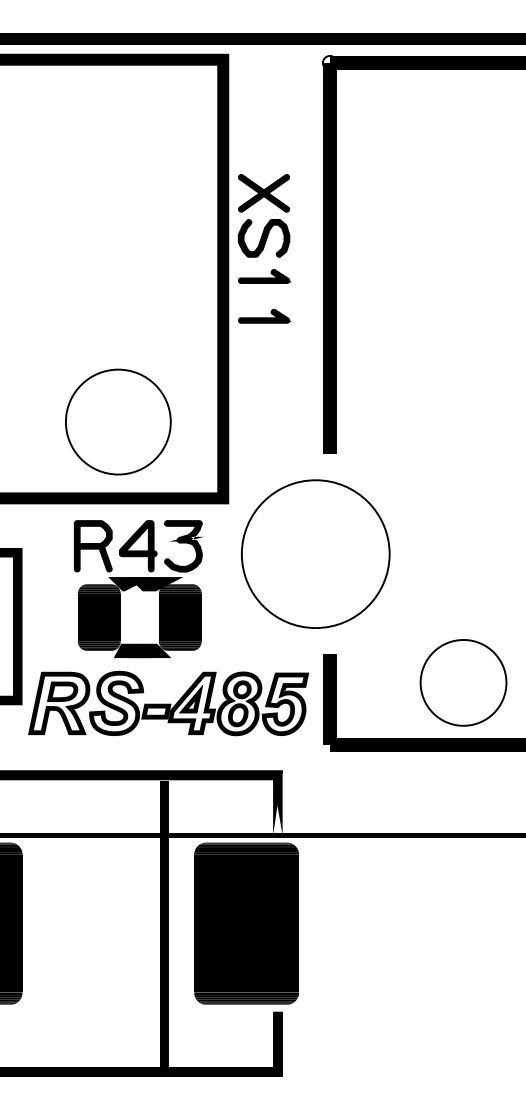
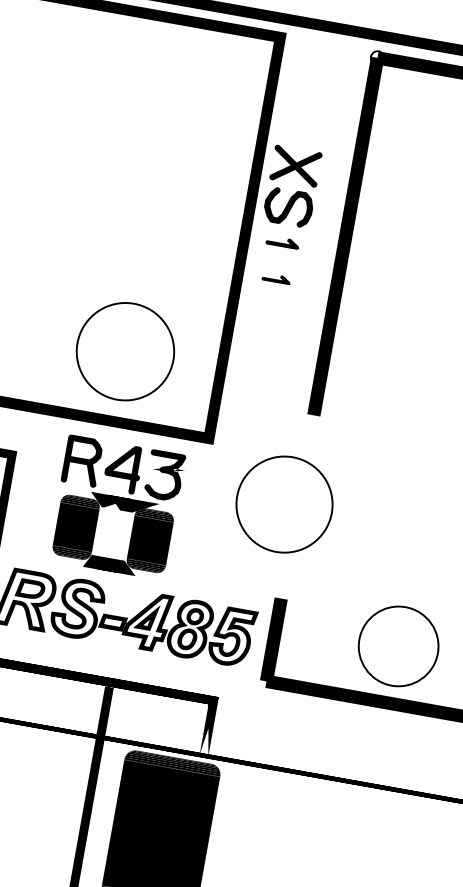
part: (264, 276) -> (282, 242), size x0.7
part: (264, 315) -> (276, 278), size x0.6
part: (315, 553) -> (284, 503), size x0.7

